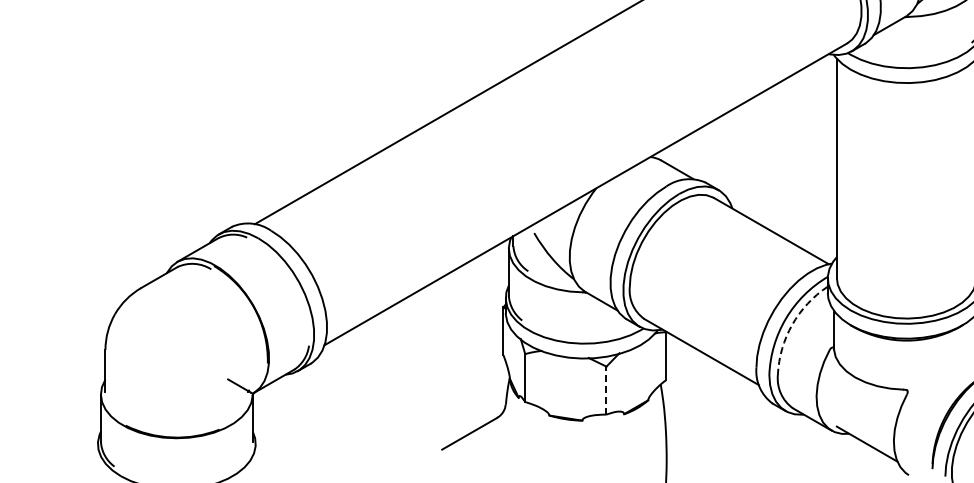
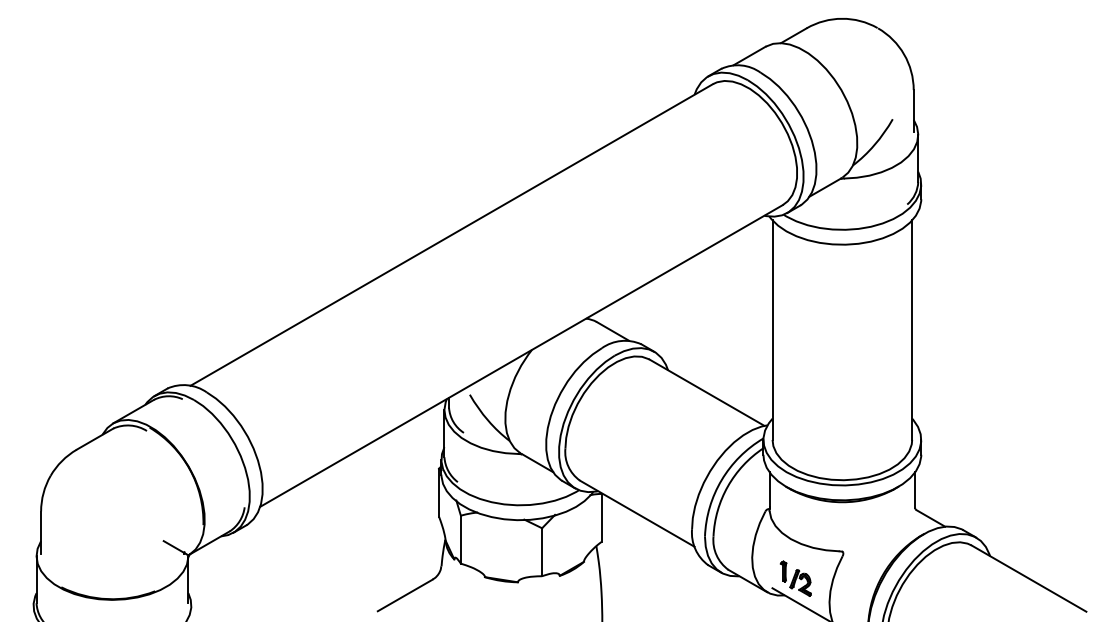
arc: (791, 324) -> (727, 486), dashed -> solid
line: (606, 390) -> (542, 552), dashed -> solid
part: (859, 416) -> (795, 578), added

